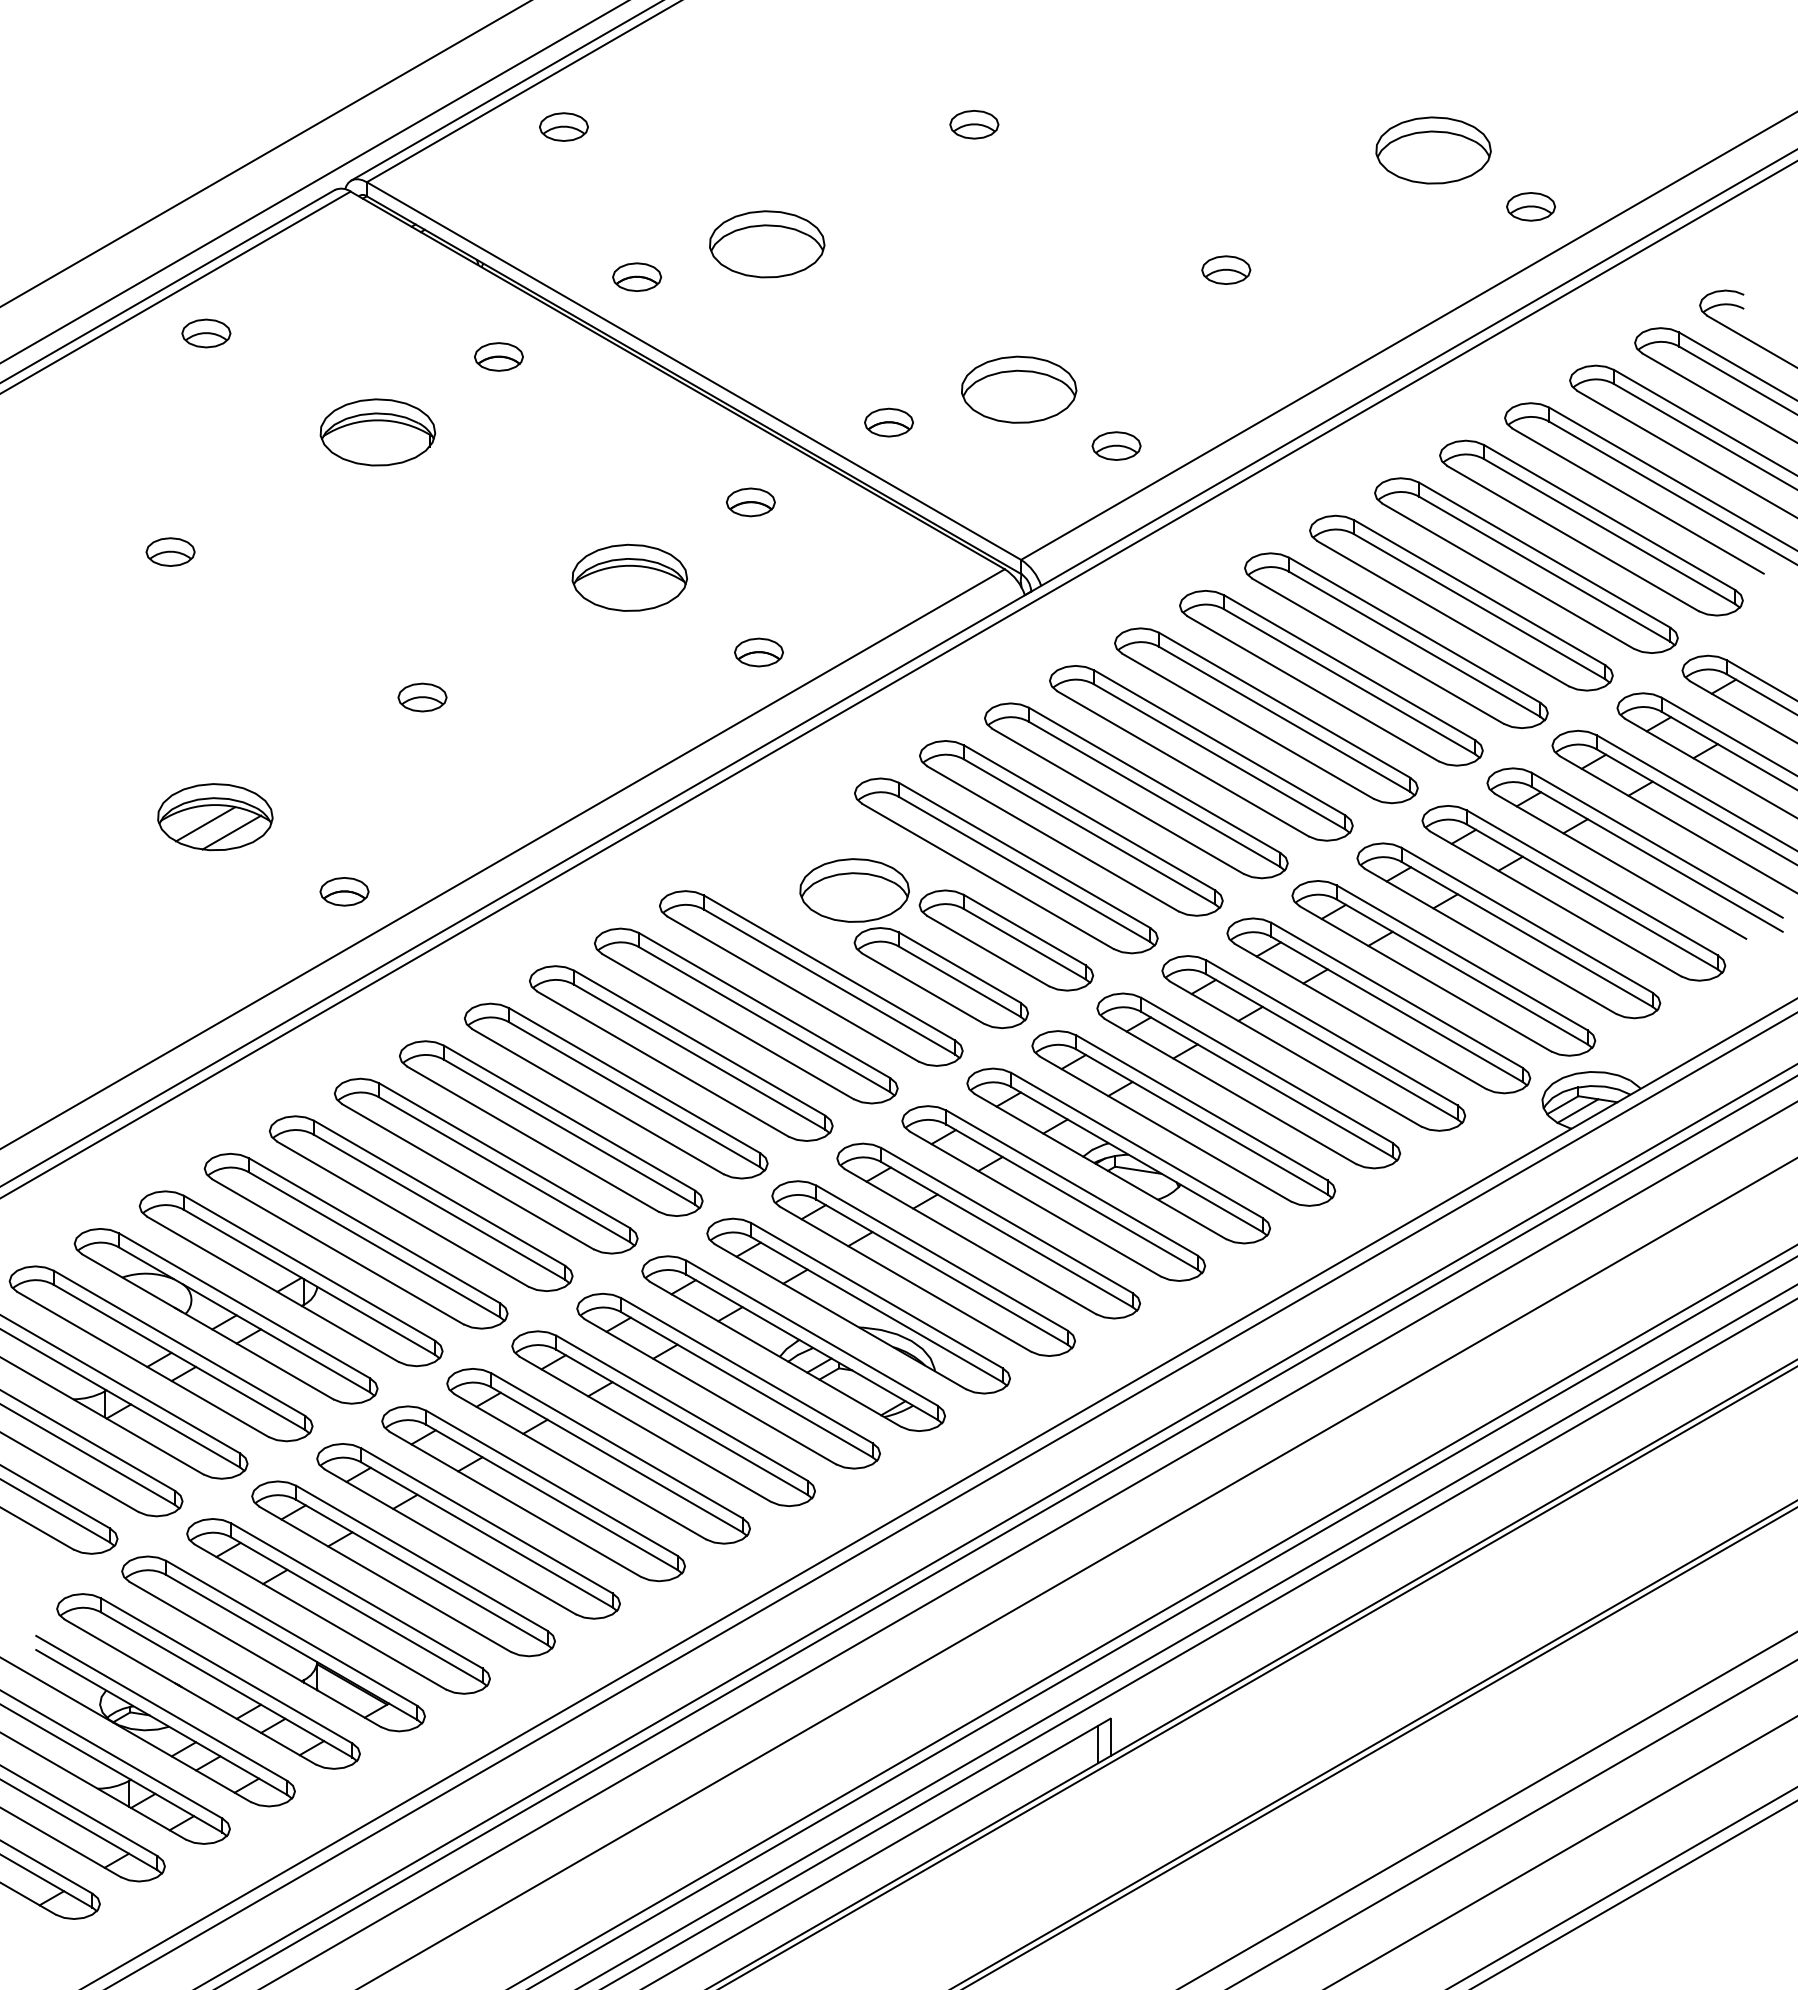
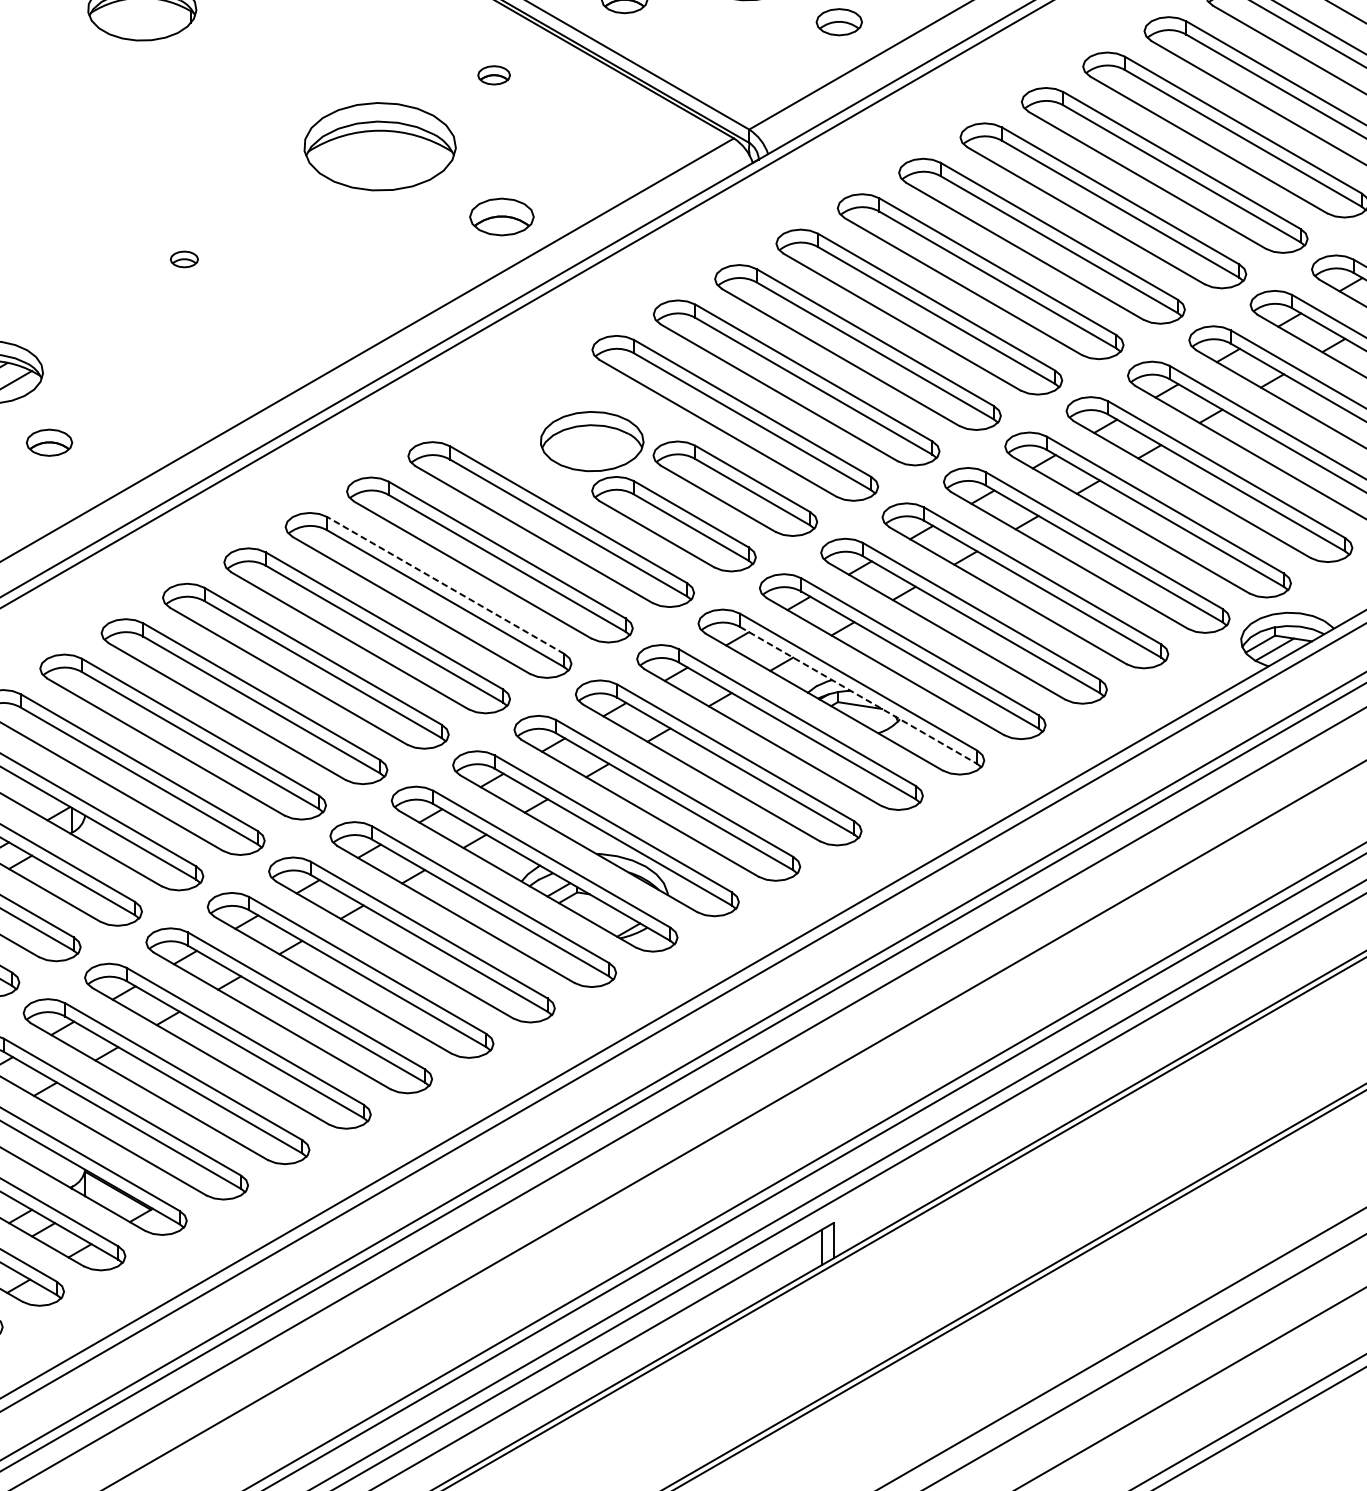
part: (750, 502) -> (493, 75), size x0.7
part: (629, 577) -> (379, 146), size x1.4
part: (758, 652) -> (501, 216), size x1.4
part: (422, 697) -> (184, 259), size x0.6
part: (344, 891) -> (49, 442), moved
line: (699, 1042) -> (445, 584), solid -> dashed
line: (1137, 1159) -> (859, 695), solid -> dashed

